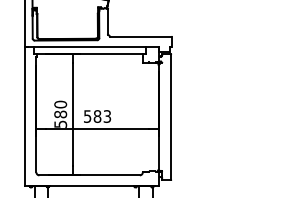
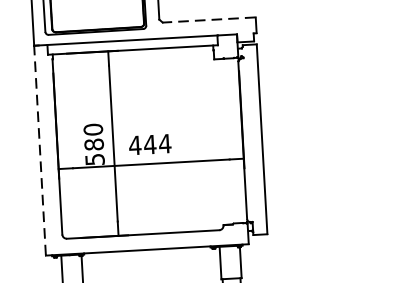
line: (140, 36) -> (208, 19), solid -> dashed
line: (24, 115) -> (39, 149), solid -> dashed
text: (97, 116) -> (150, 144), 583 -> 444

